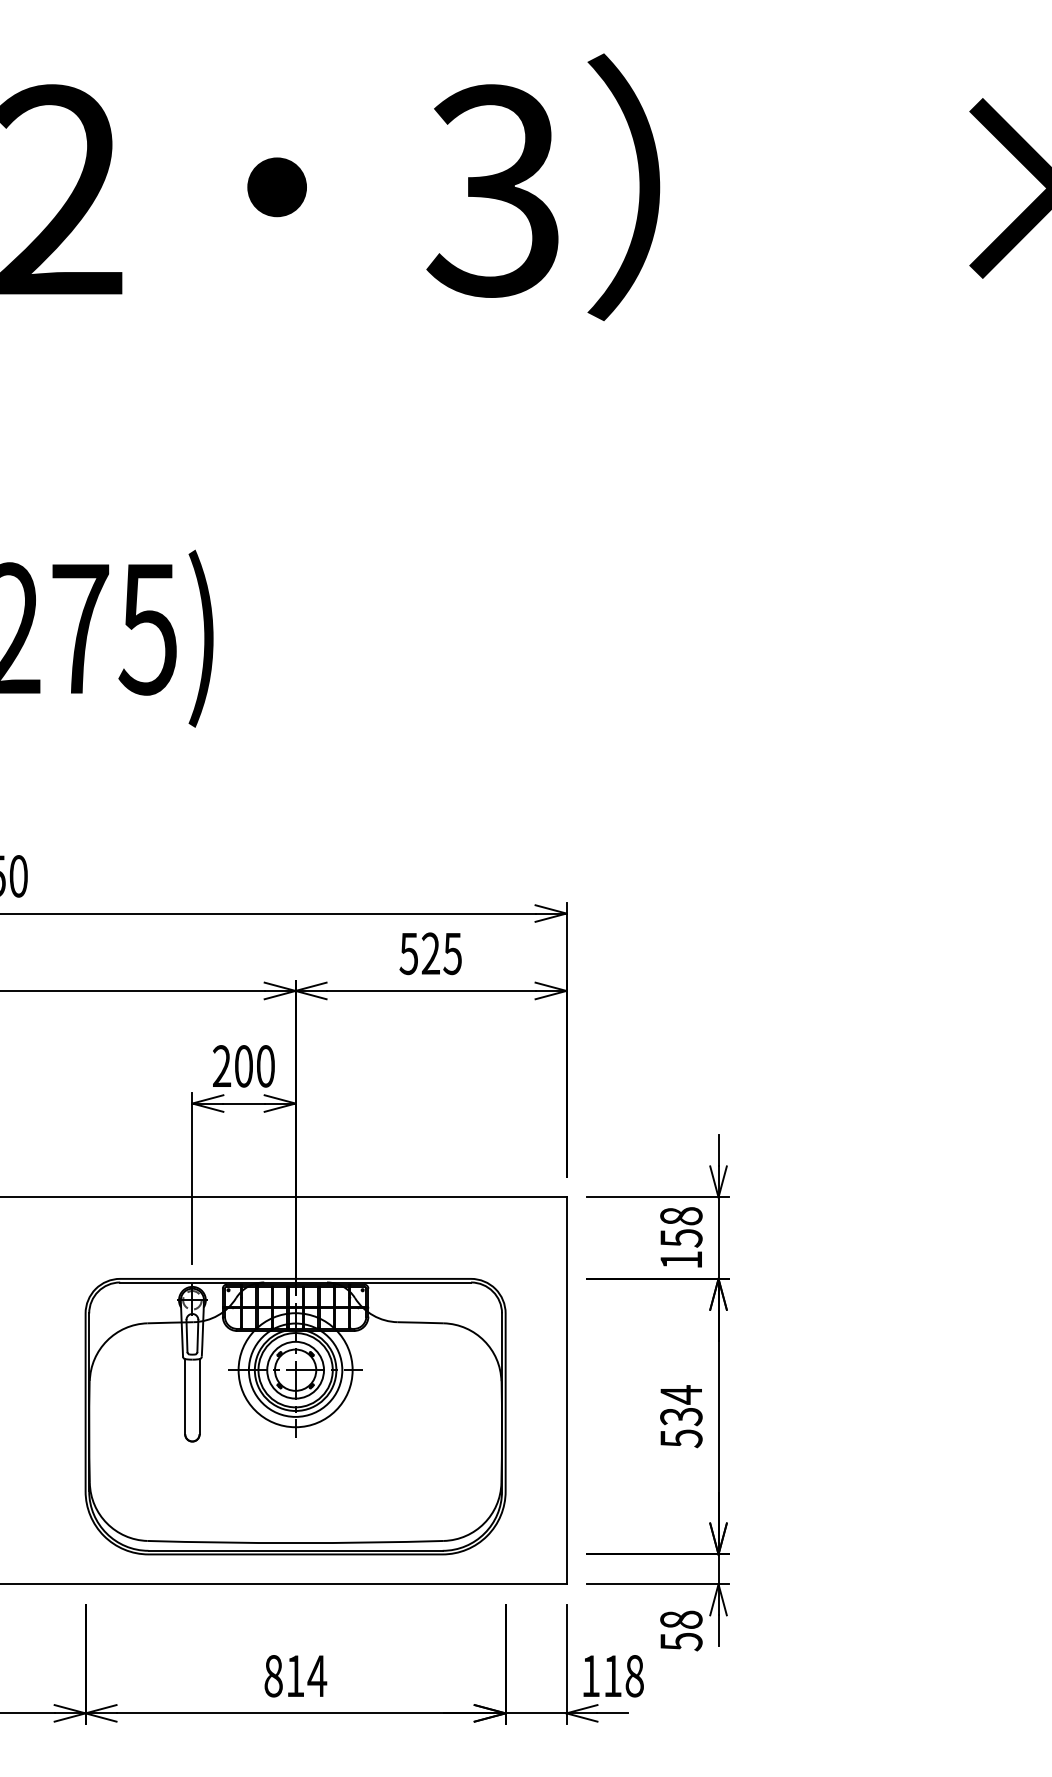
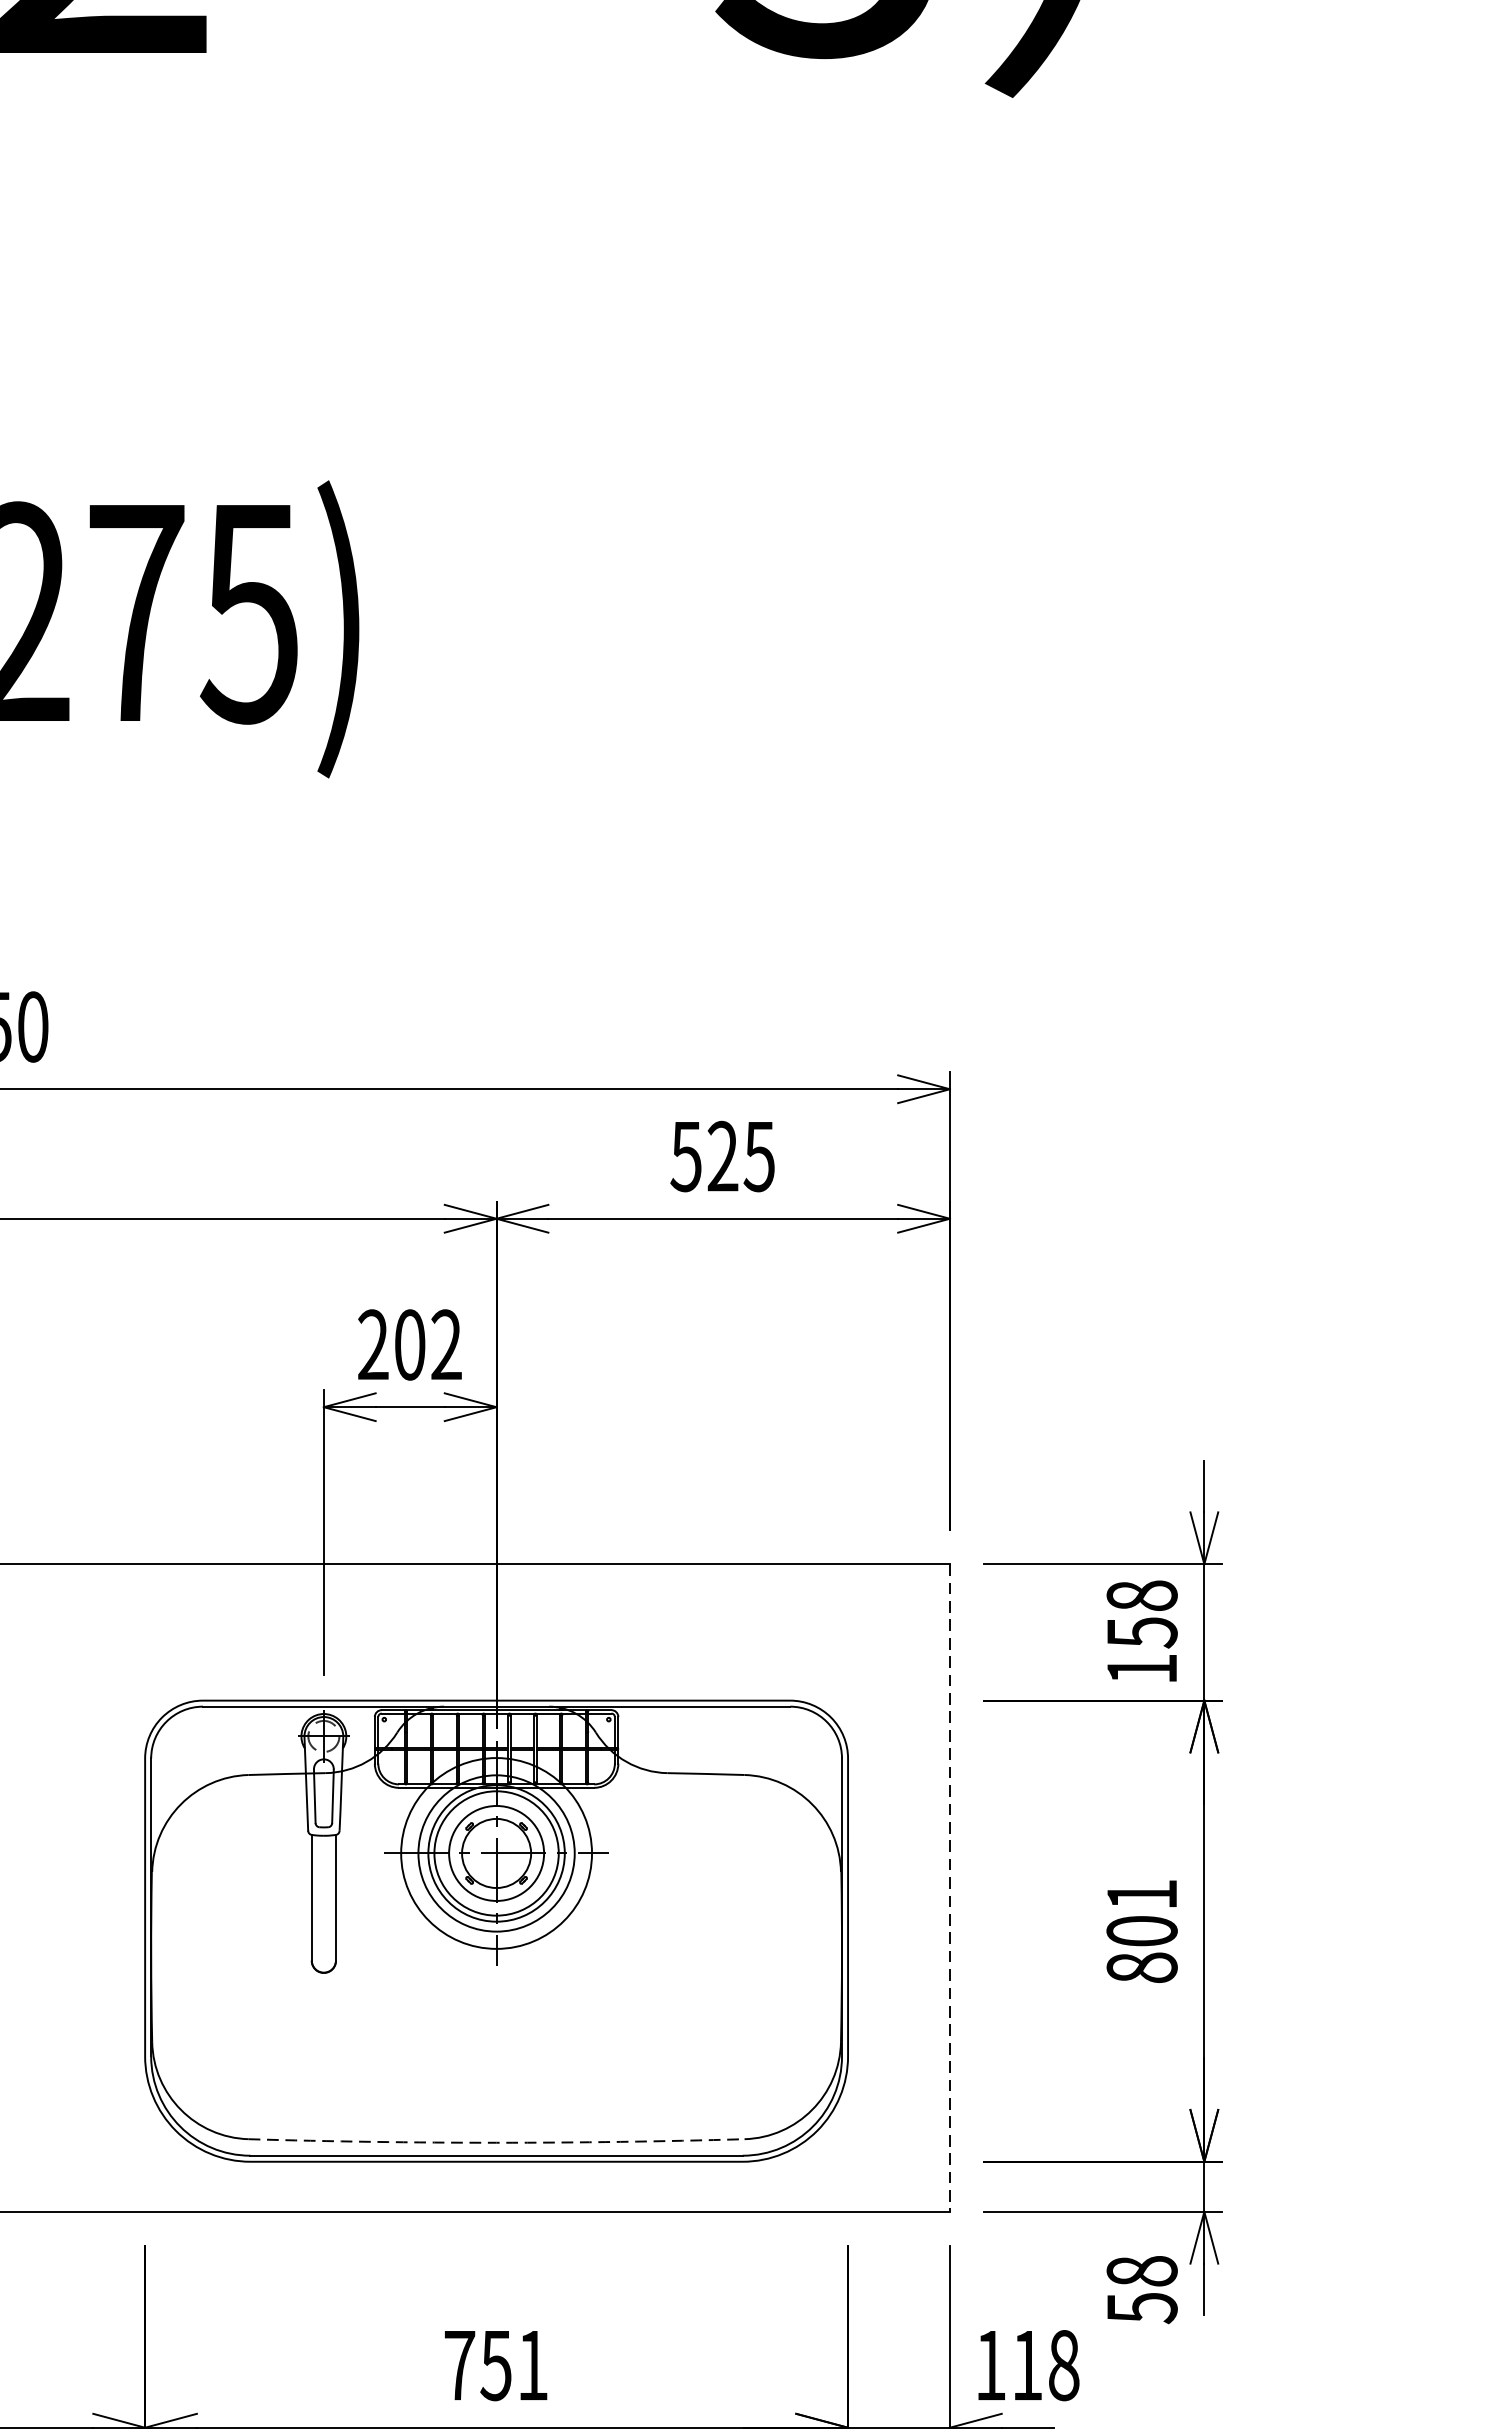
text: (265, 1066) -> (446, 1345), 200 -> 202
line: (566, 1390) -> (949, 1887), solid -> dashed
text: (681, 1416) -> (1142, 1930), 534 -> 801
arc: (295, 1543) -> (496, 2143), solid -> dashed
text: (295, 1676) -> (496, 2366), 814 -> 751

